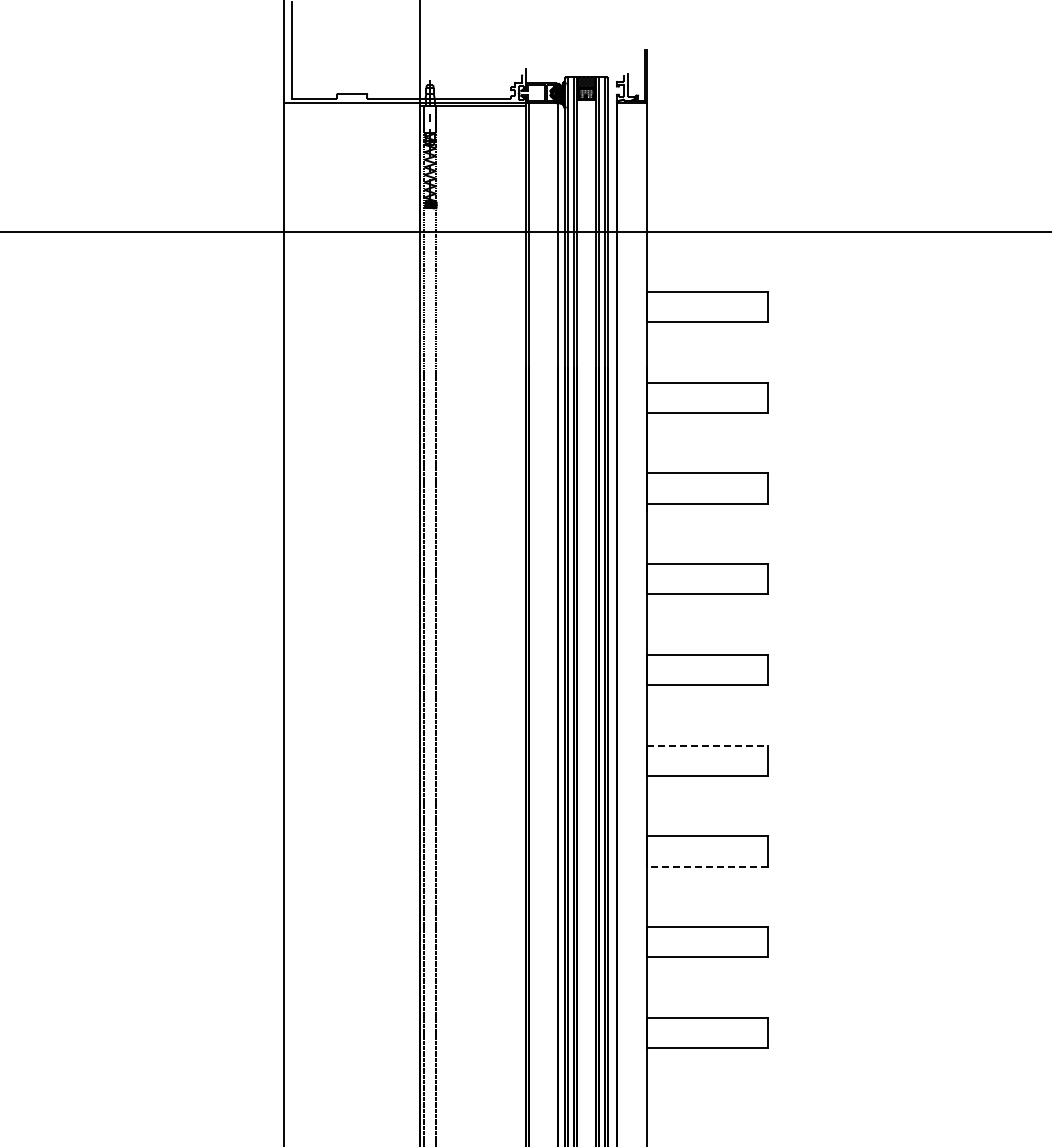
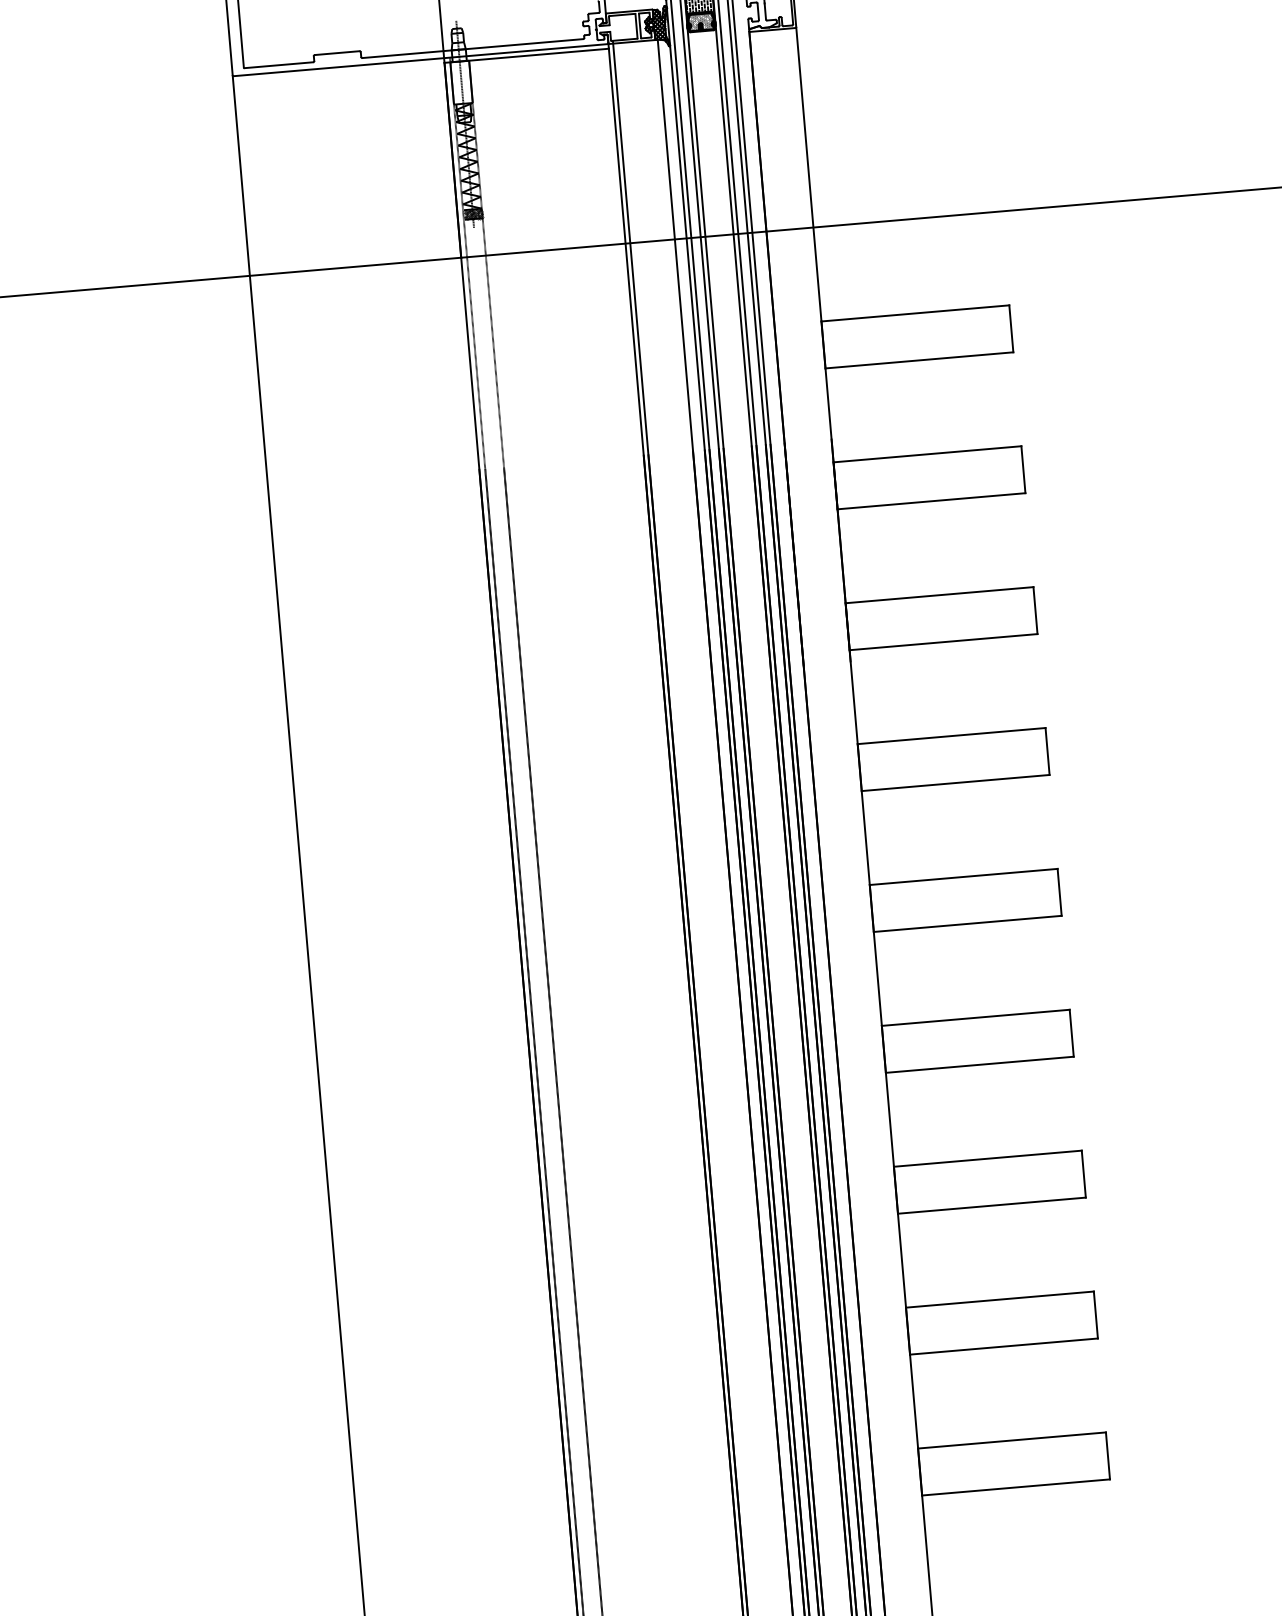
line: (707, 745) -> (975, 1017), dashed -> solid
line: (706, 866) -> (990, 1205), dashed -> solid

